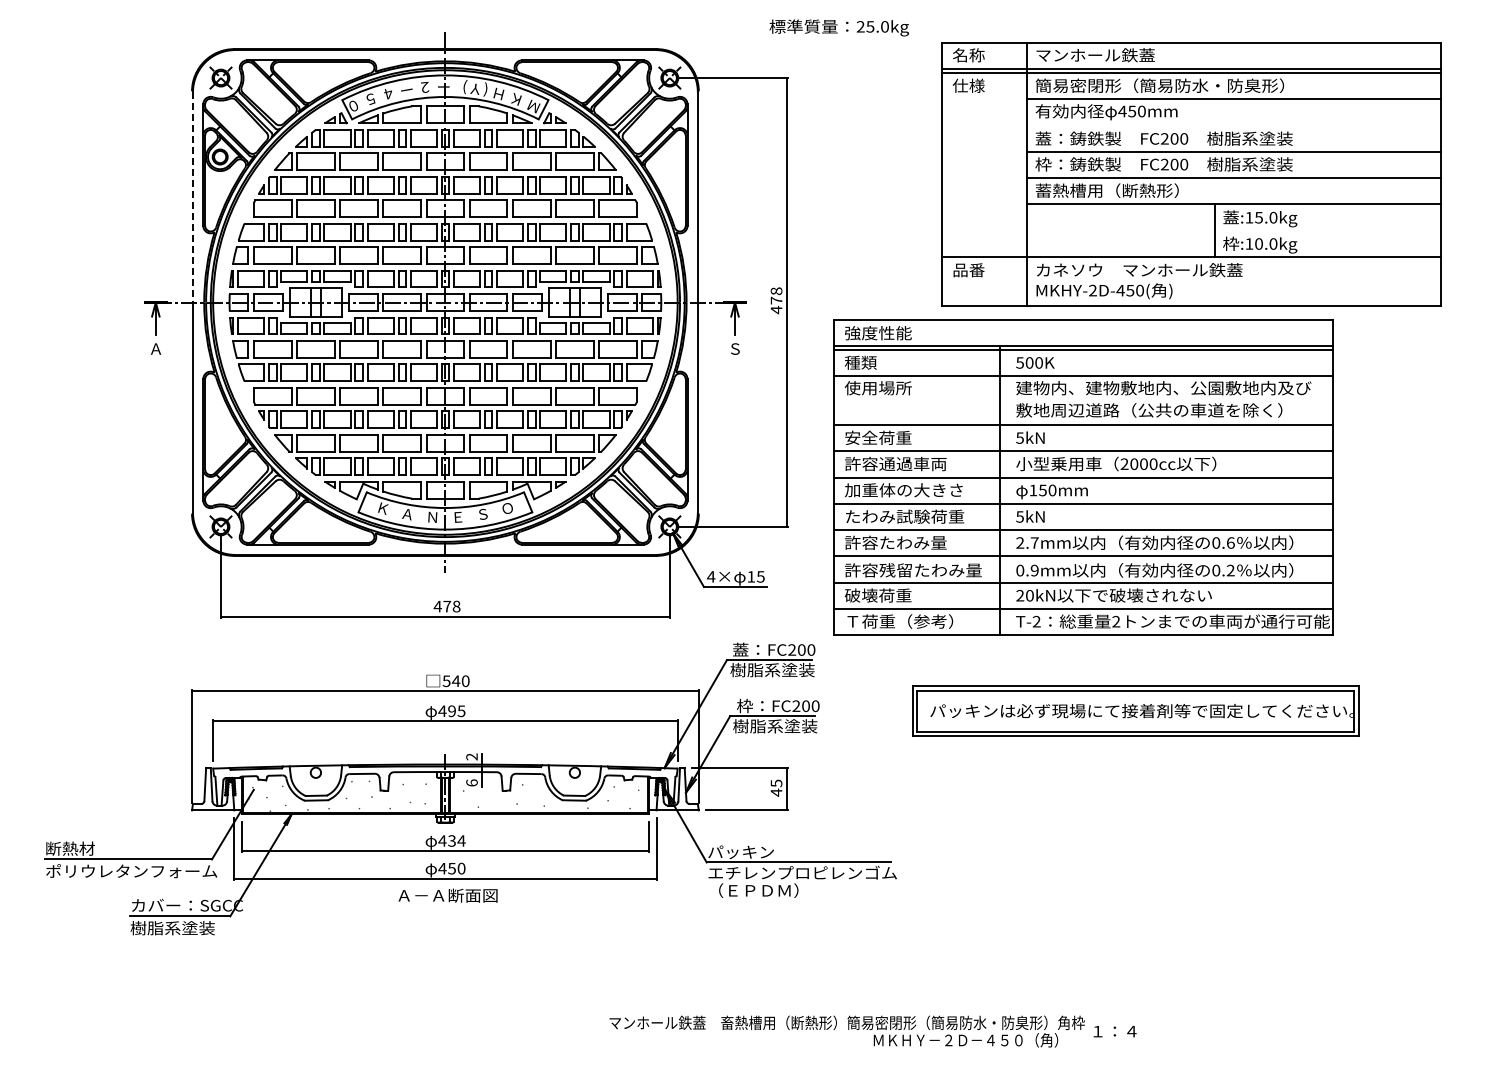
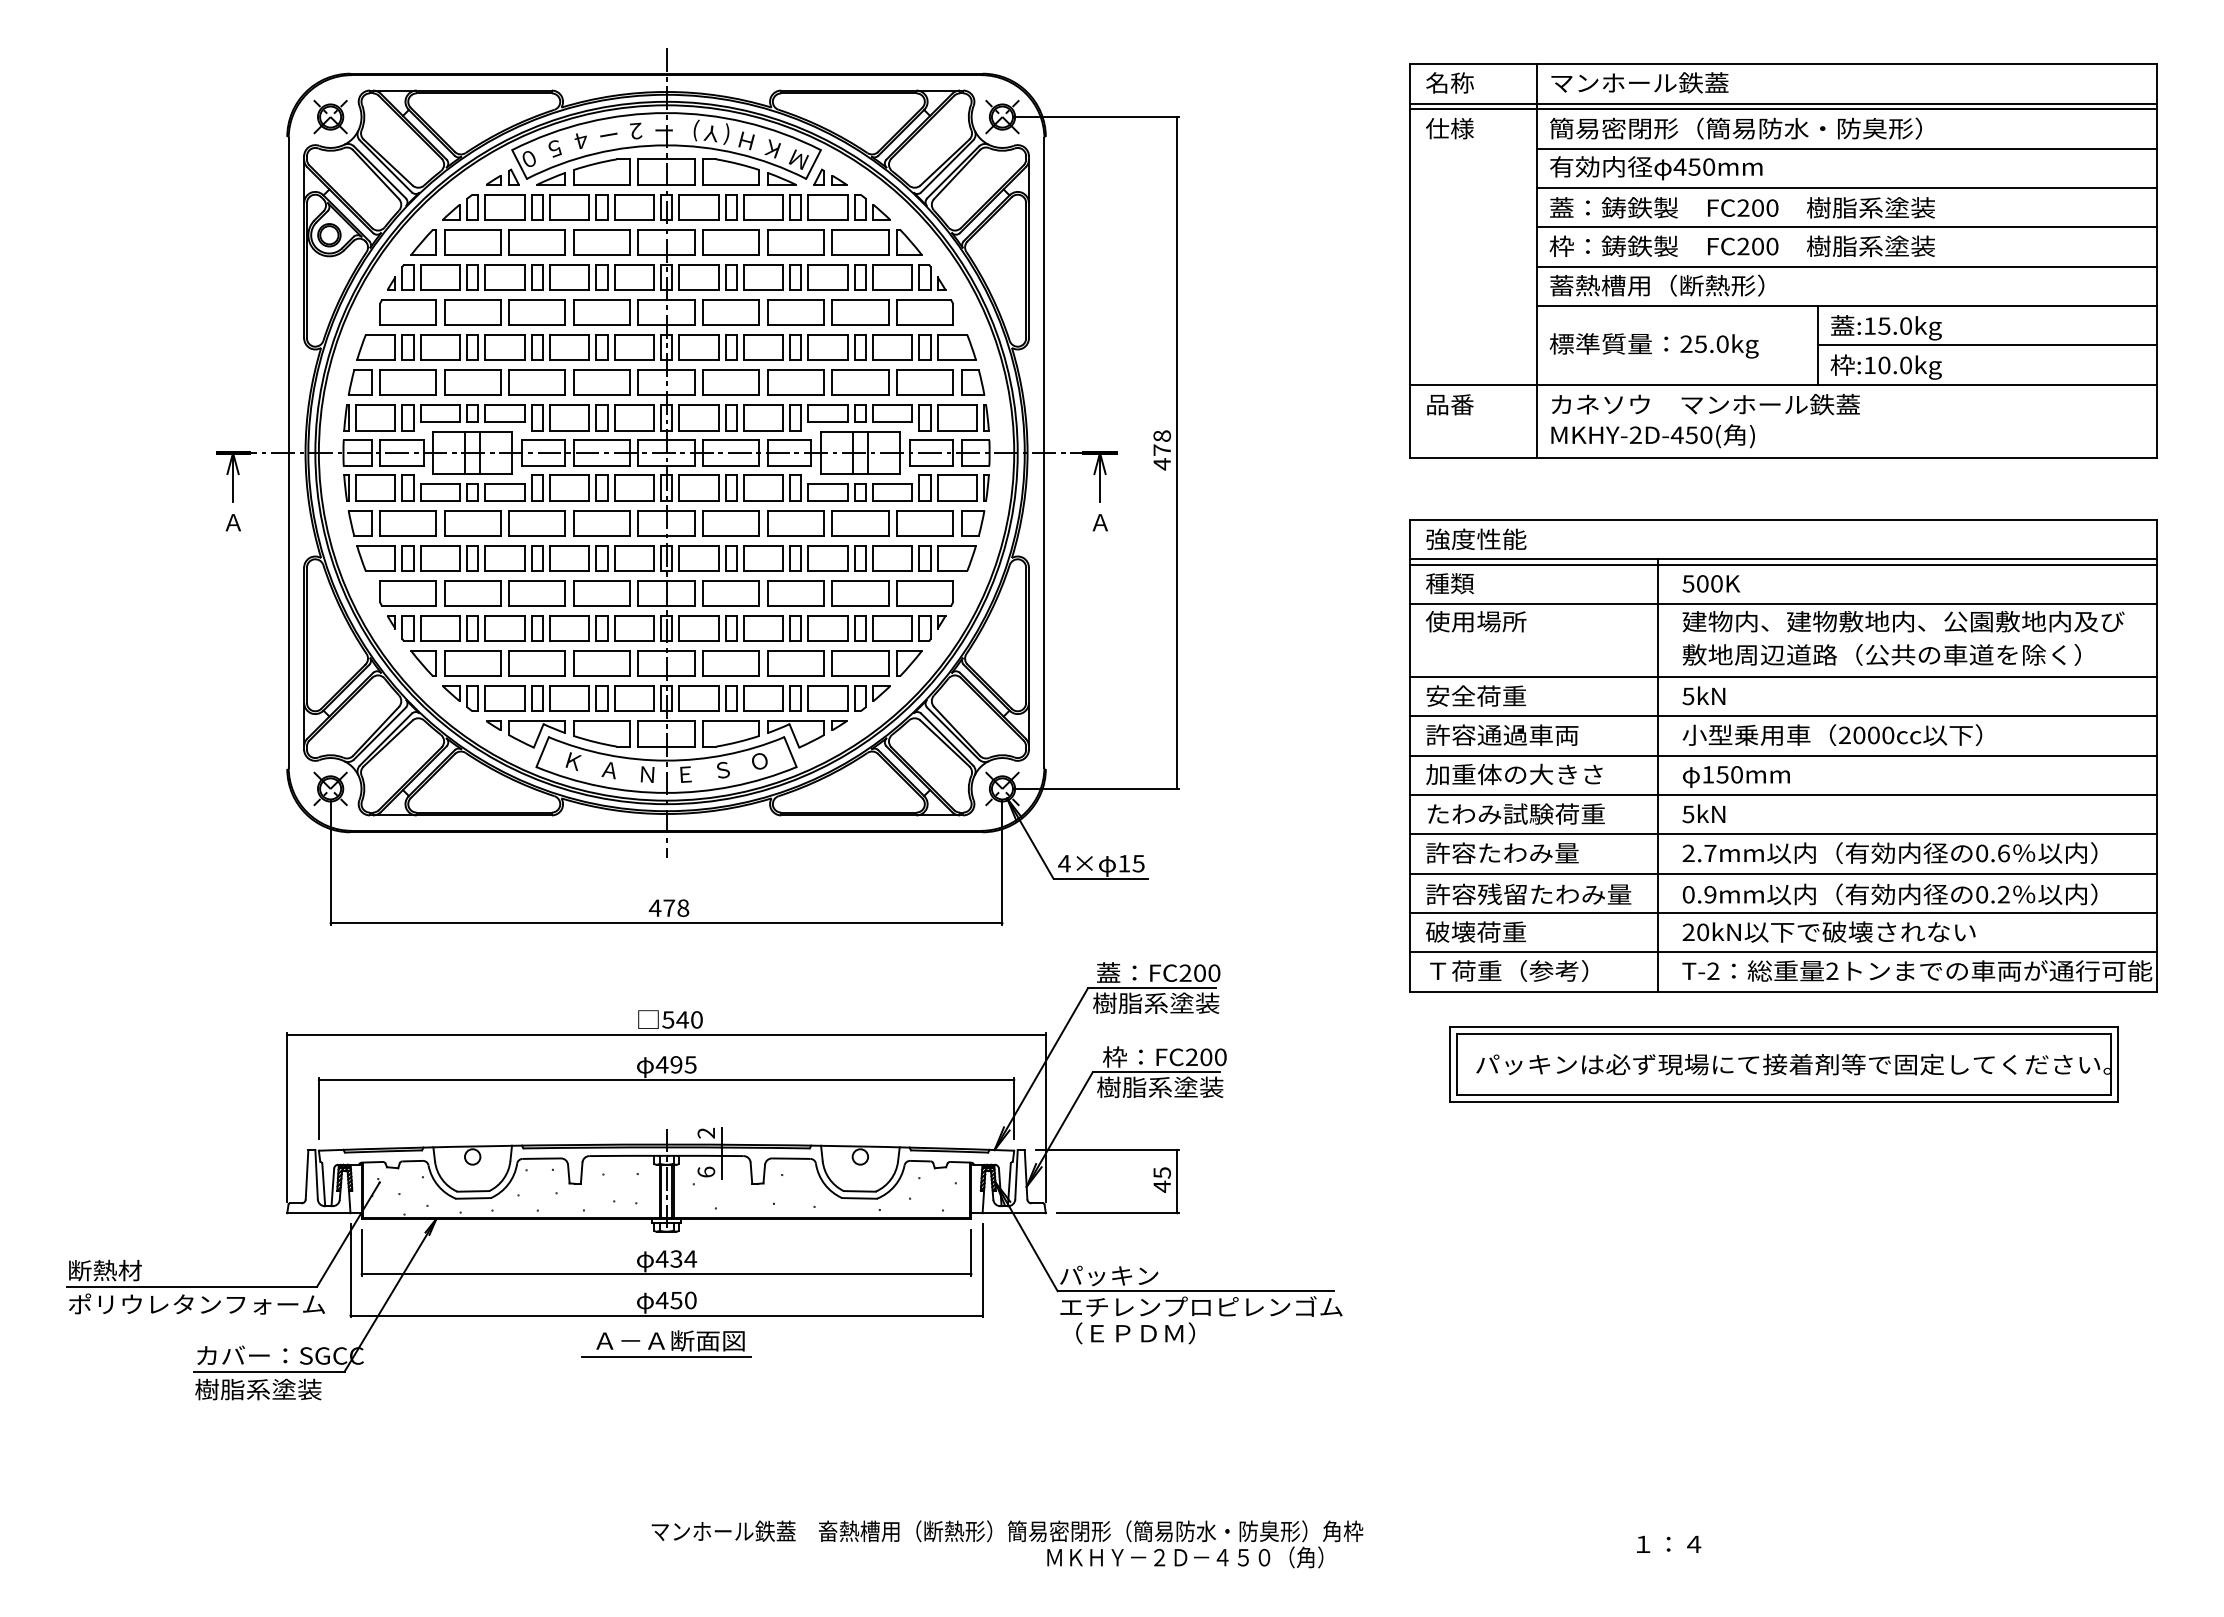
text: (838, 27) -> (1653, 345), moved
line: (1233, 125) -> (1846, 188), added
line: (192, 197) -> (287, 295), dashed -> solid
line: (1327, 230) -> (1986, 345), added
text: (735, 348) -> (1100, 521), Ｓ -> Ａ
part: (1083, 477) -> (1783, 755), moved
part: (1135, 710) -> (1783, 1063), moved
line: (444, 906) -> (665, 1357), added
text: (846, 1031) -> (1006, 1544), moved

